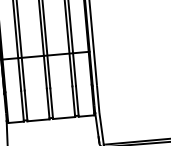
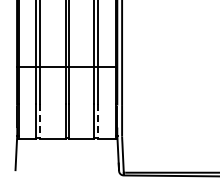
line: (77, 101) -> (98, 121), solid -> dashed
line: (26, 106) -> (40, 121), solid -> dashed

